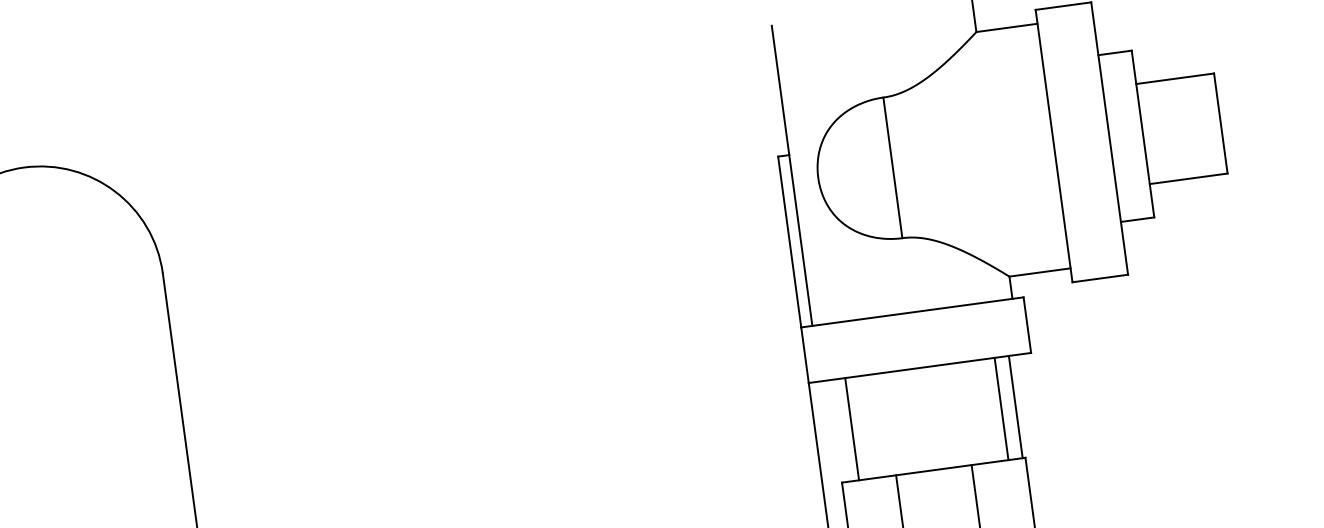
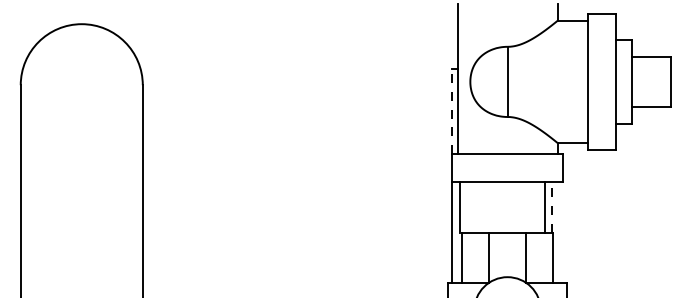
line: (790, 242) -> (452, 111), solid -> dashed
line: (1014, 407) -> (551, 207), solid -> dashed
line: (852, 427) -> (460, 206), moved

